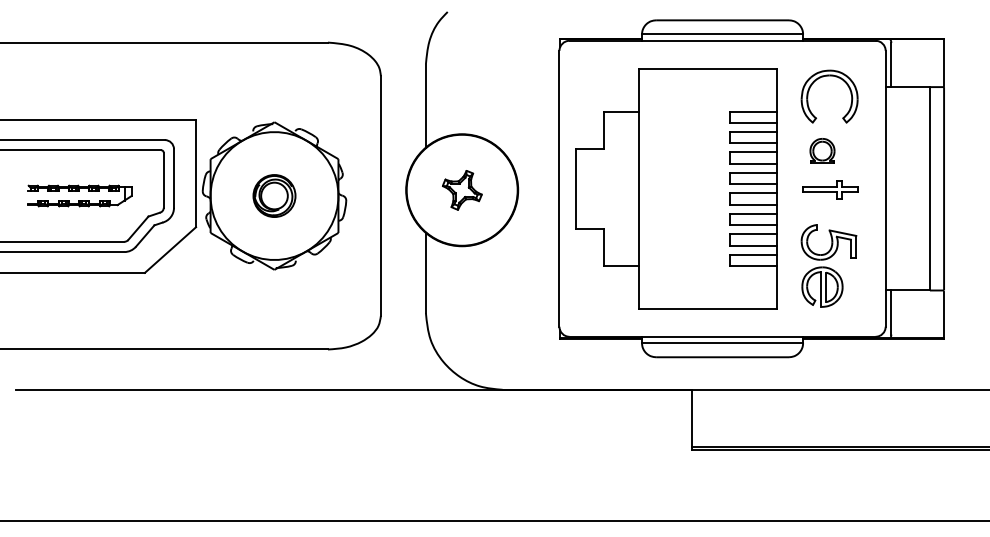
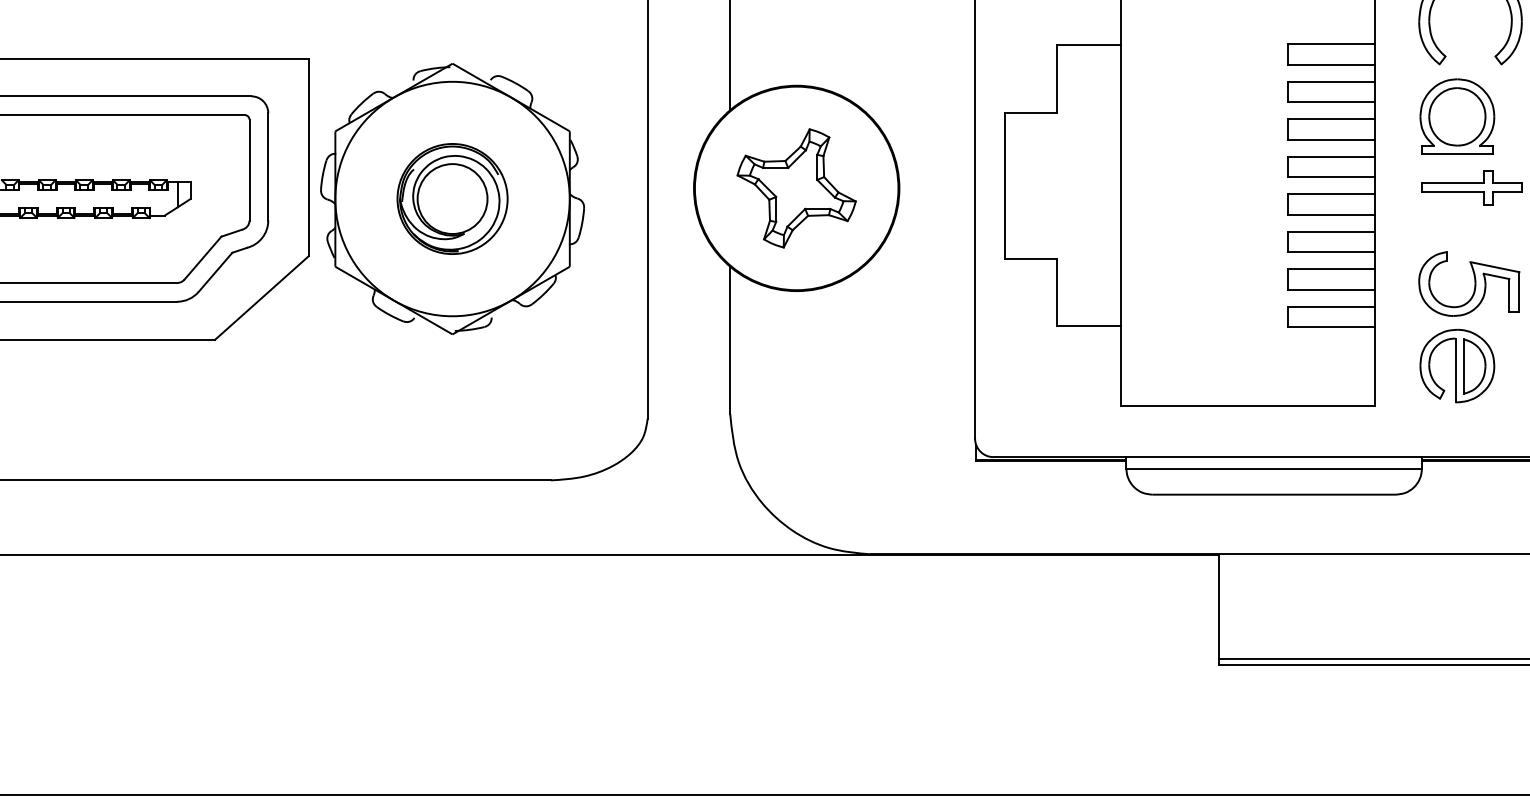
part: (822, 150) -> (1457, 115), size x1.67
part: (462, 190) -> (797, 188), size x1.67
part: (274, 195) -> (452, 198), size x1.43

